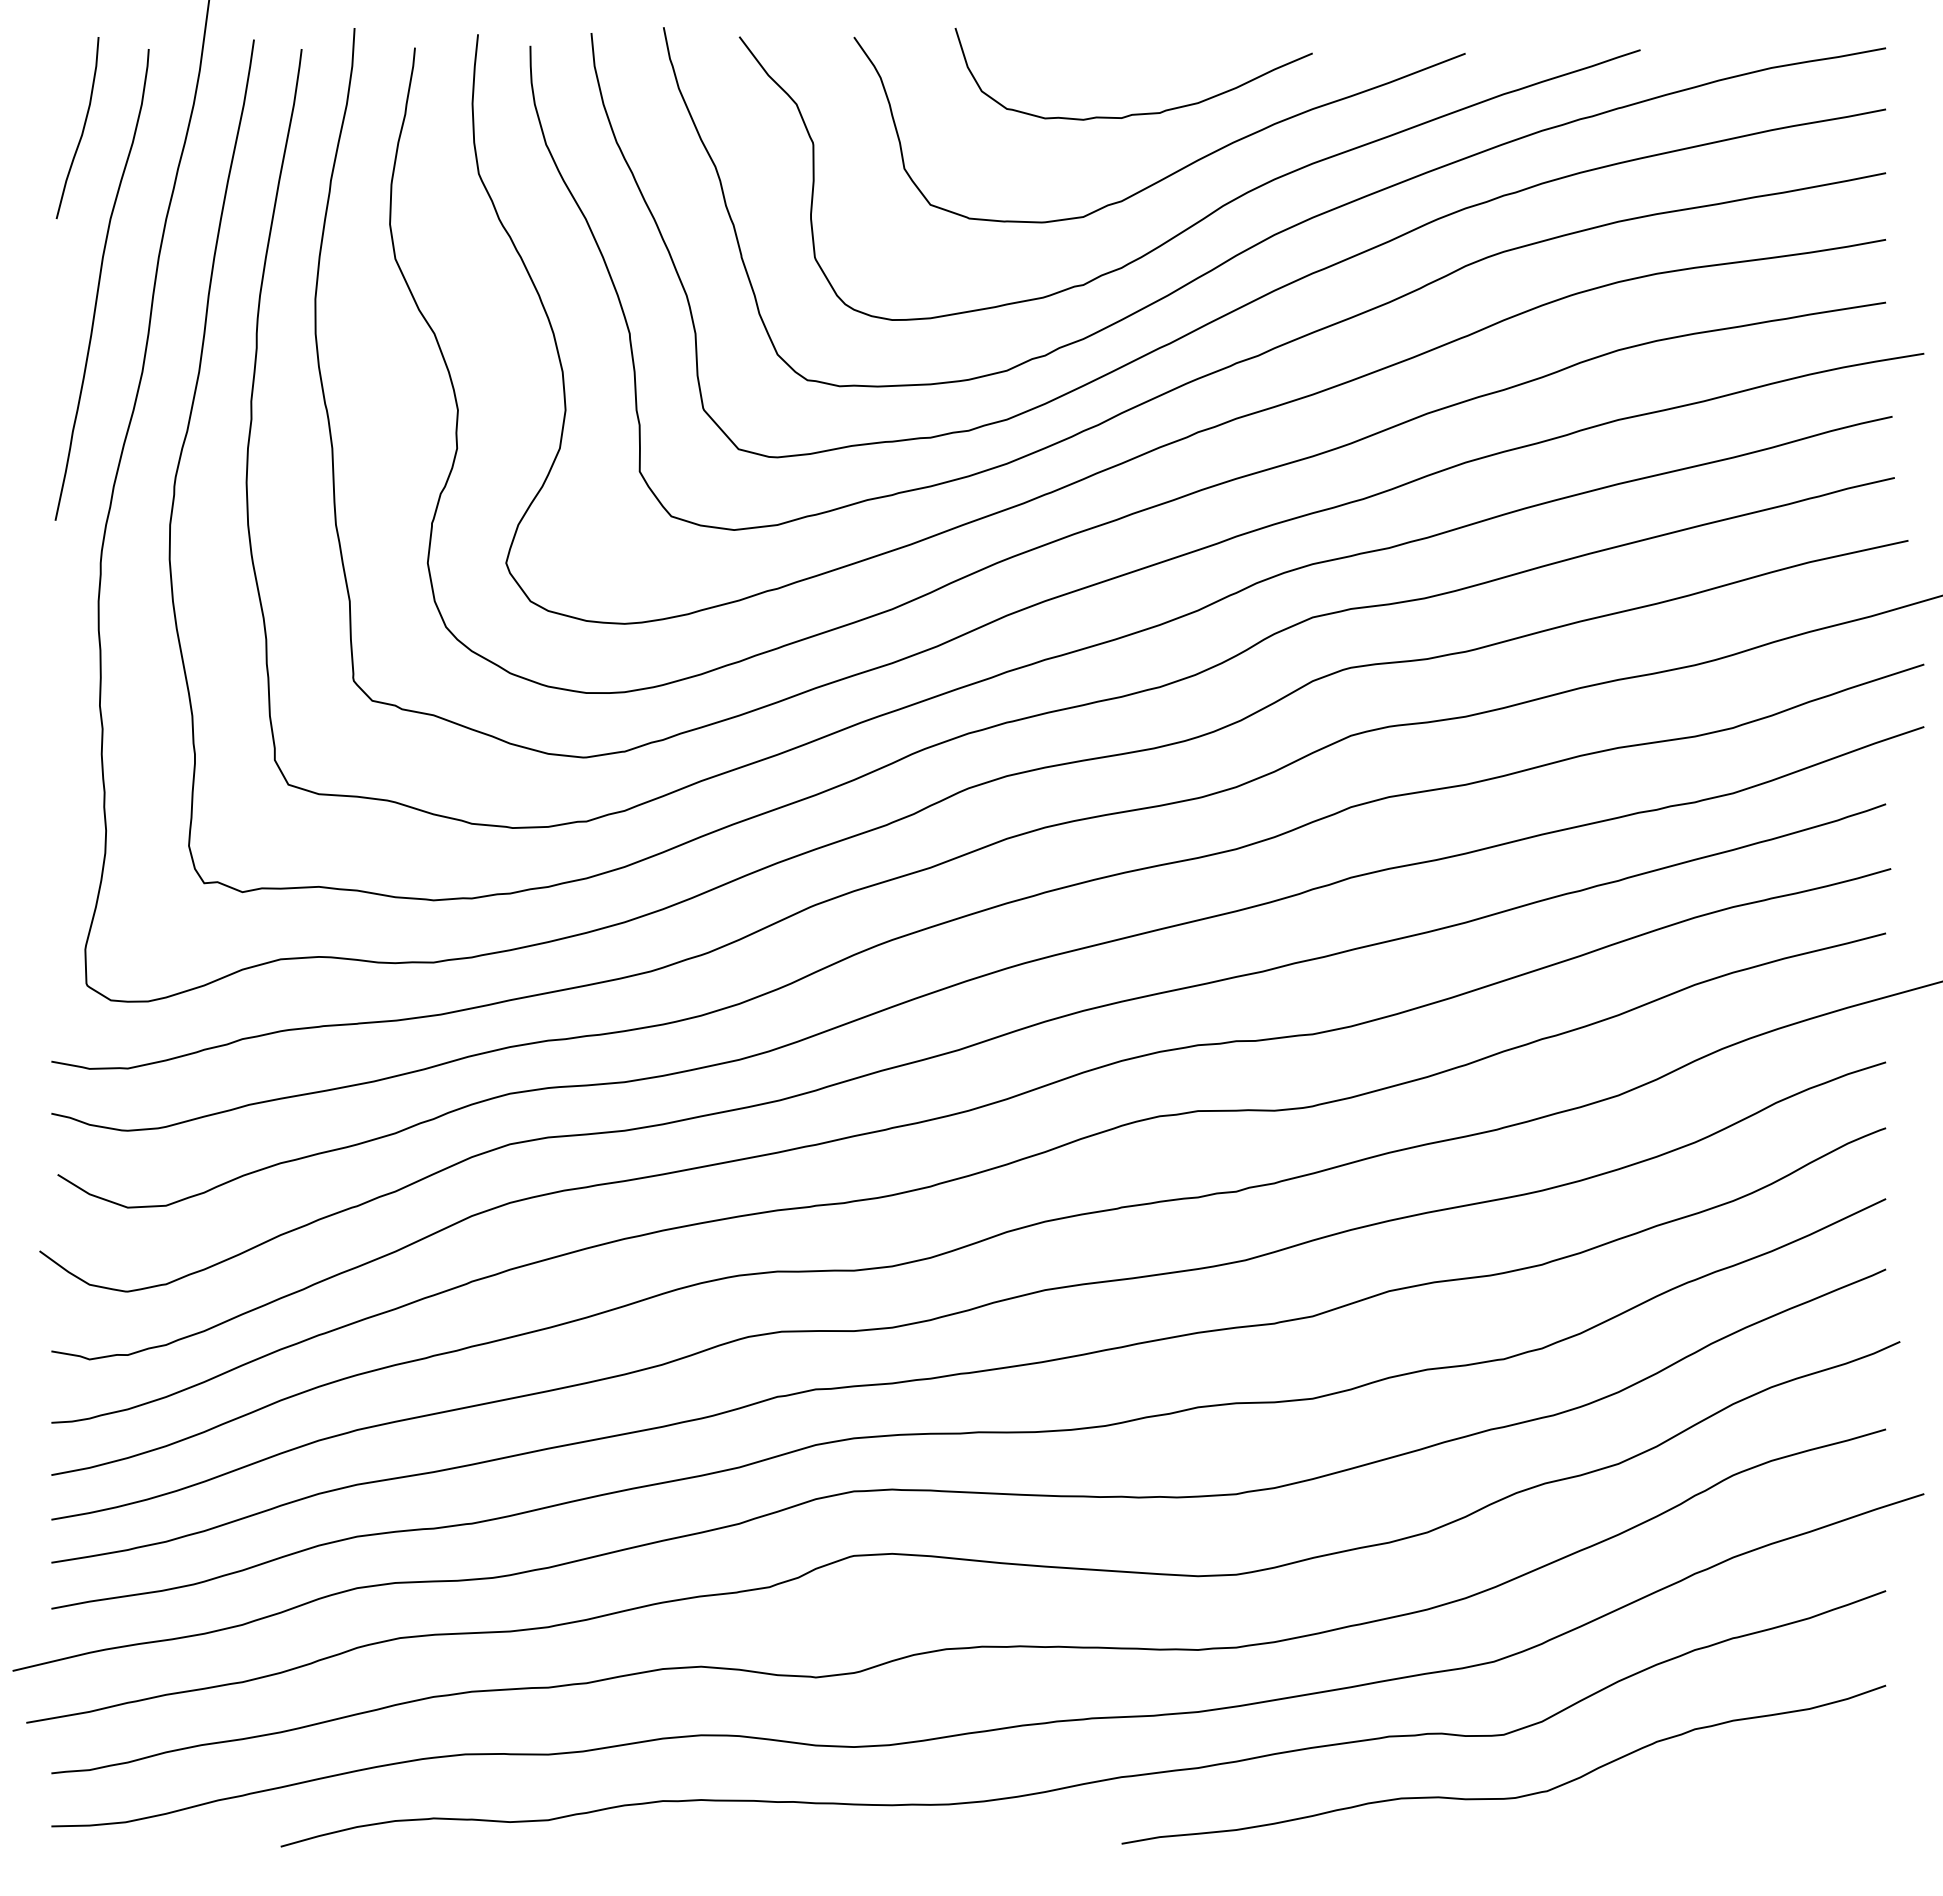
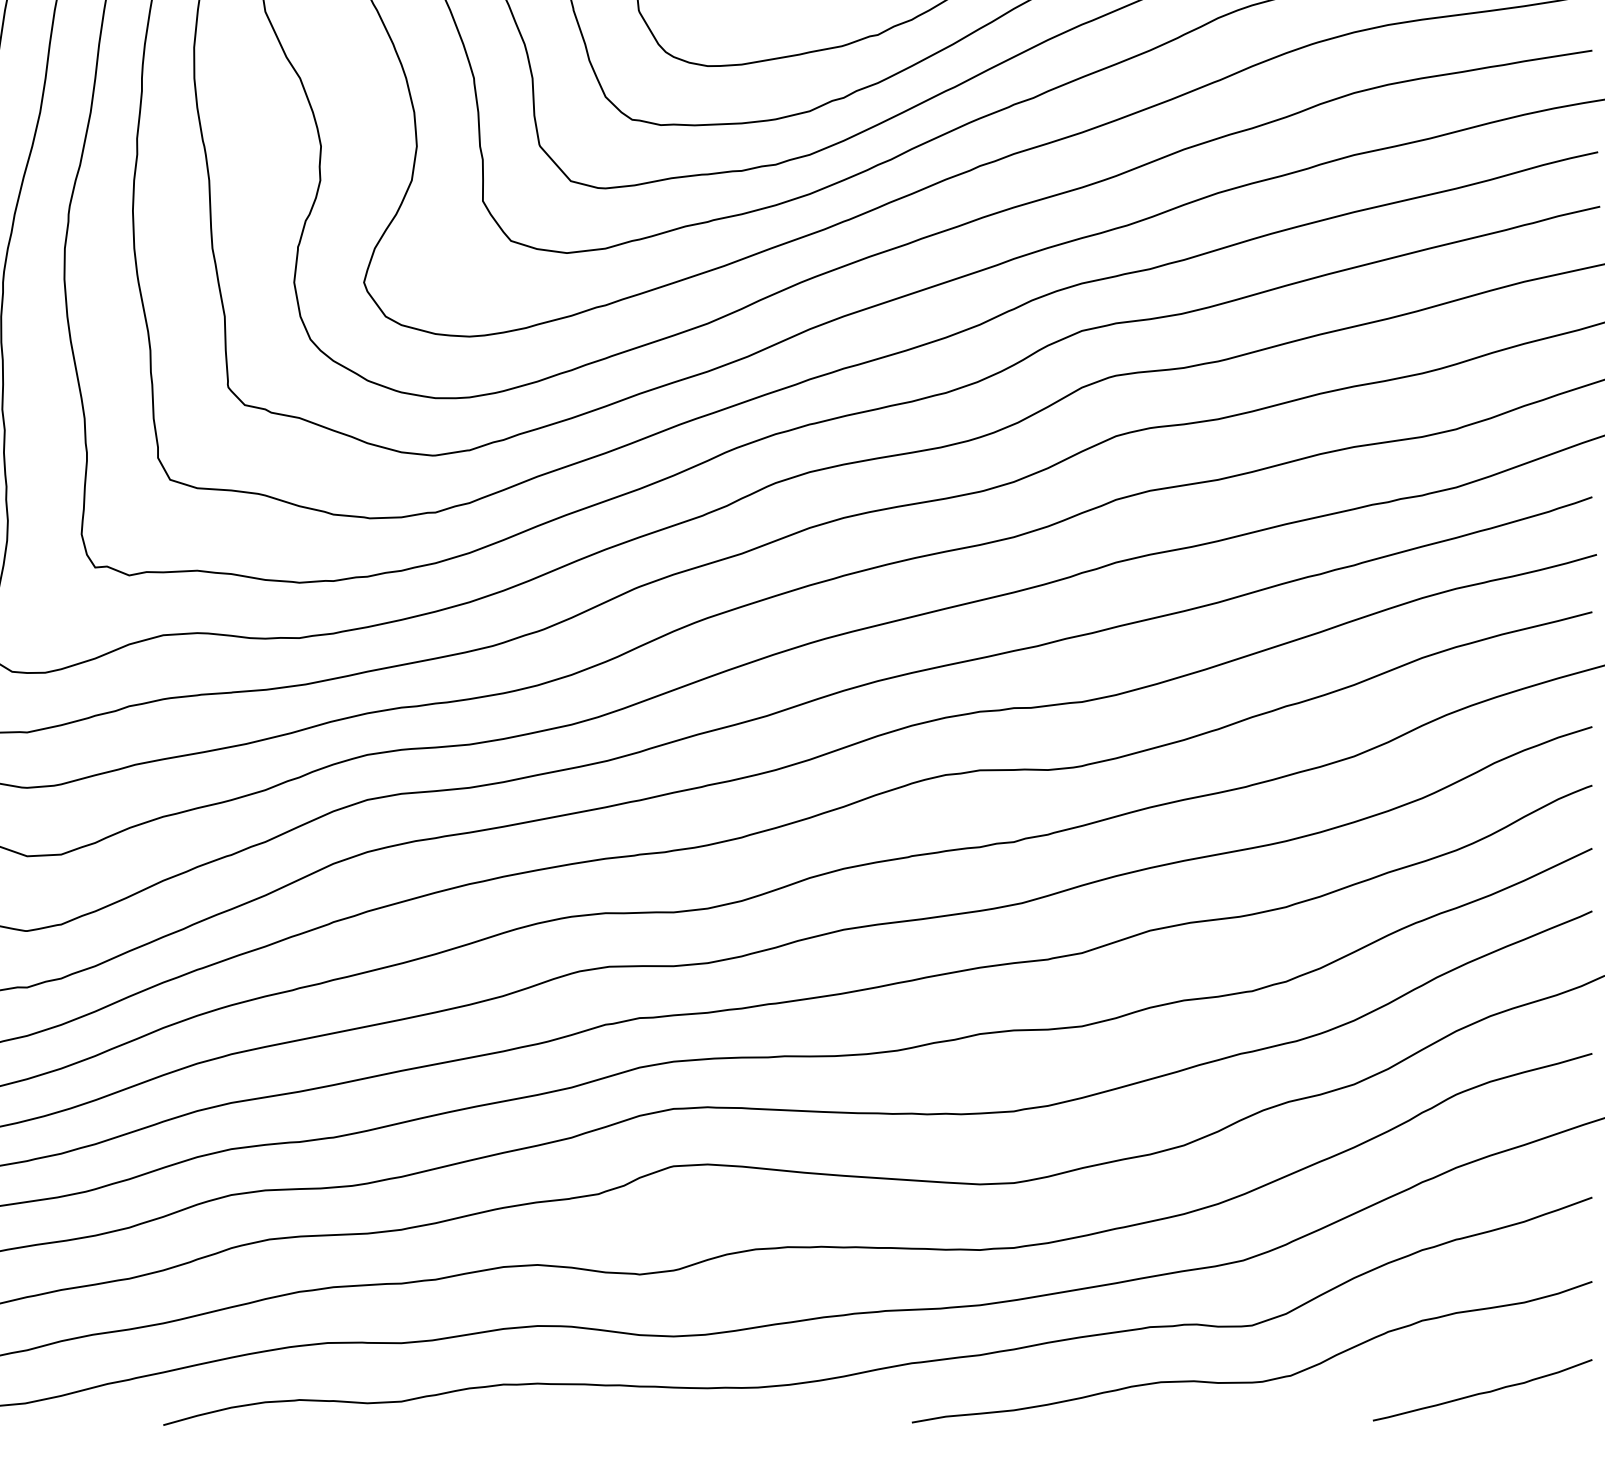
curve: (1762, 1809) -> (1482, 1392), added

